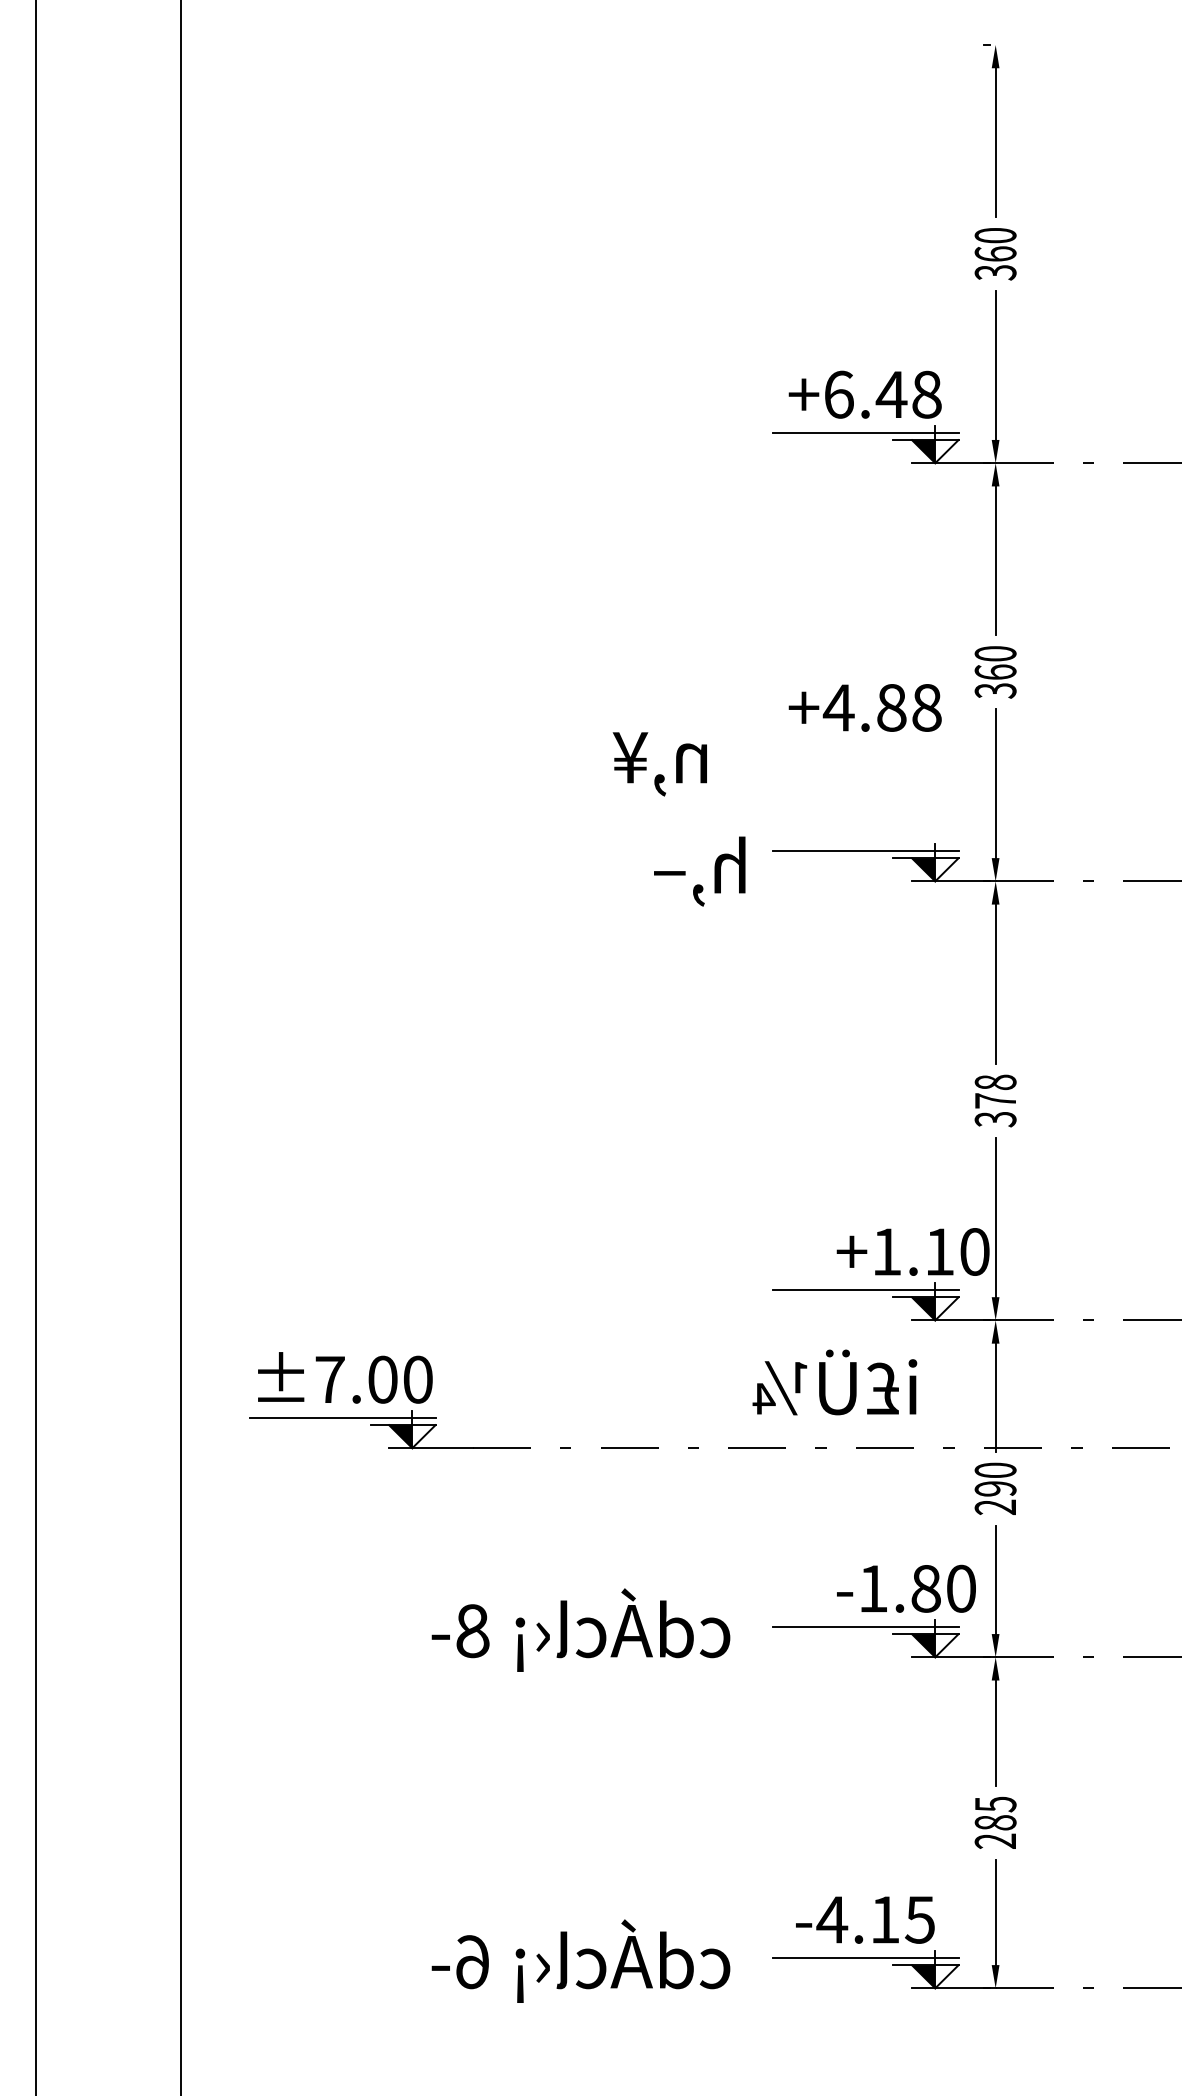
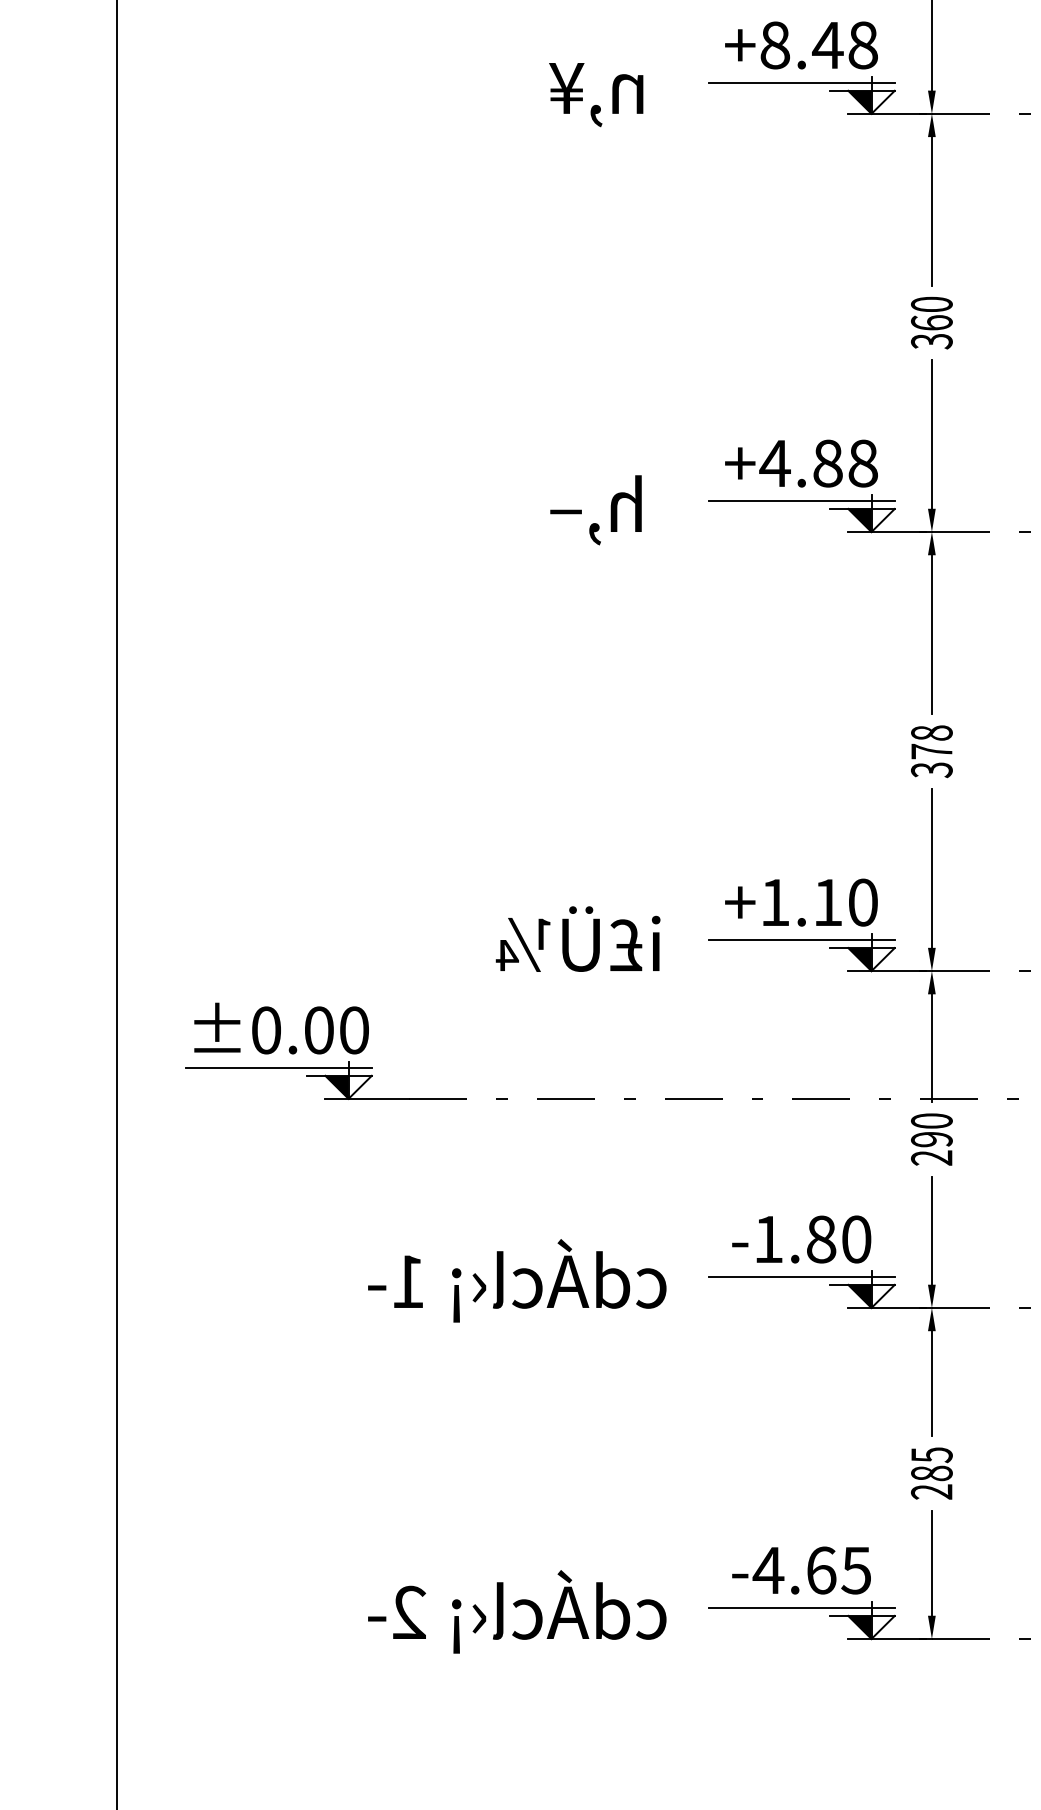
text: (838, 394) -> (774, 45), +6.48 -> +8.48
text: (864, 707) -> (800, 463), moved
text: (659, 764) -> (595, 95), moved
text: (699, 871) -> (595, 510), moved
text: (912, 1251) -> (800, 902), moved
text: (329, 1379) -> (265, 1030), ±7.00 -> ±0.00
text: (834, 1382) -> (577, 939), moved
text: (906, 1588) -> (801, 1239), moved
text: (472, 1631) -> (408, 1282), 8- -> 1-
text: (885, 1919) -> (821, 1570), -4.15 -> -4.65
text: (472, 1962) -> (408, 1613), 6- -> 2-

